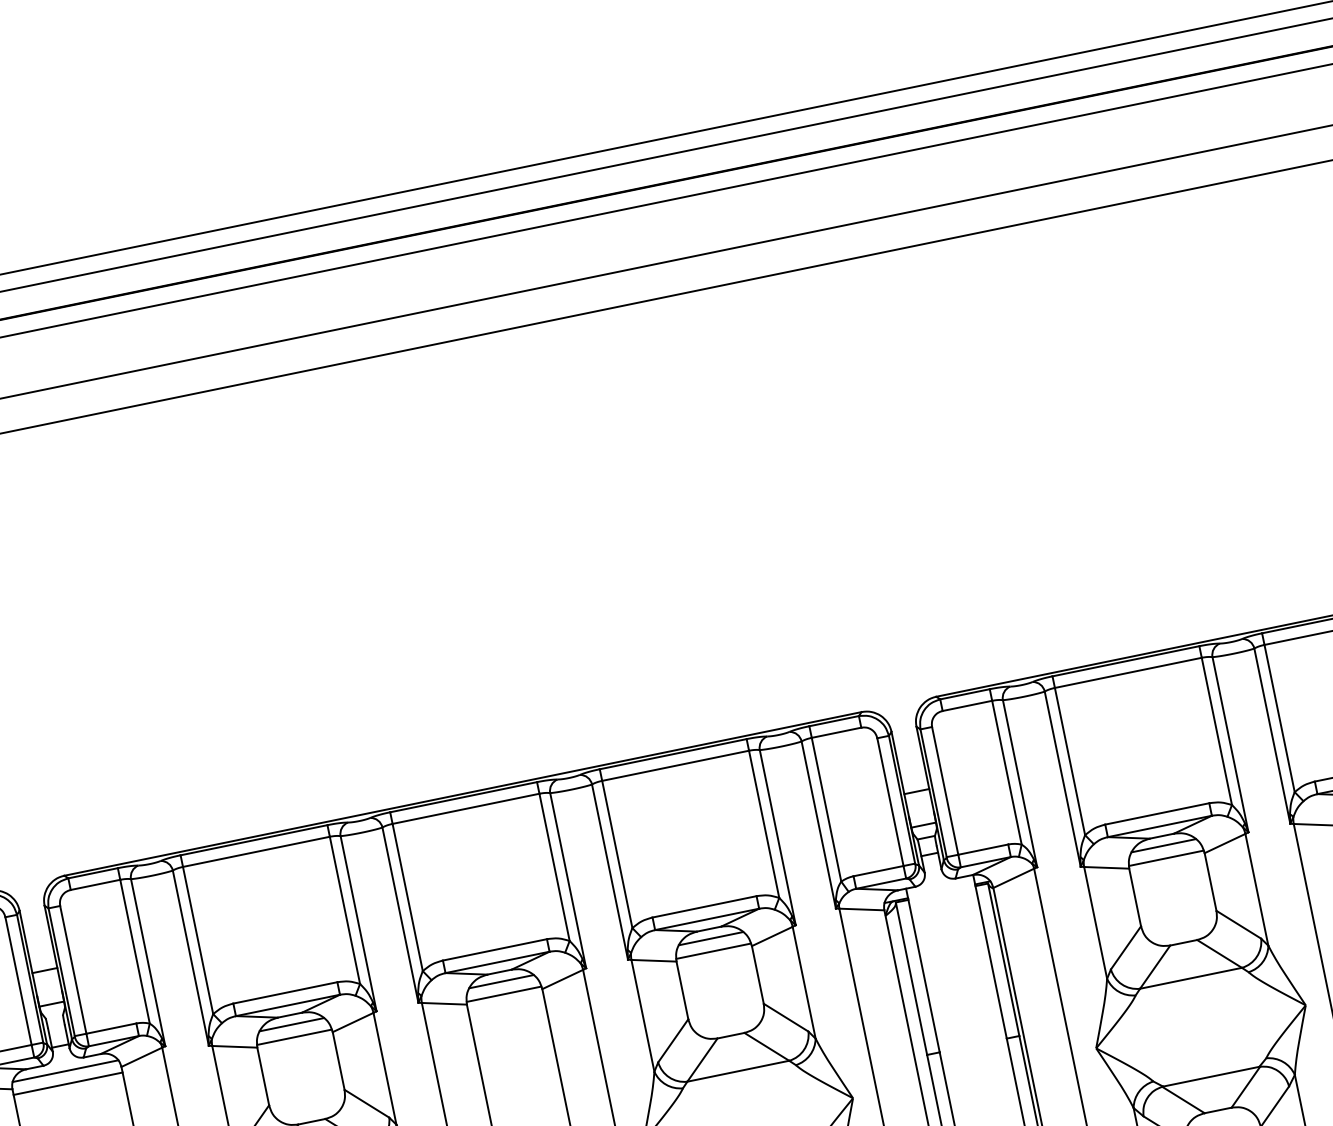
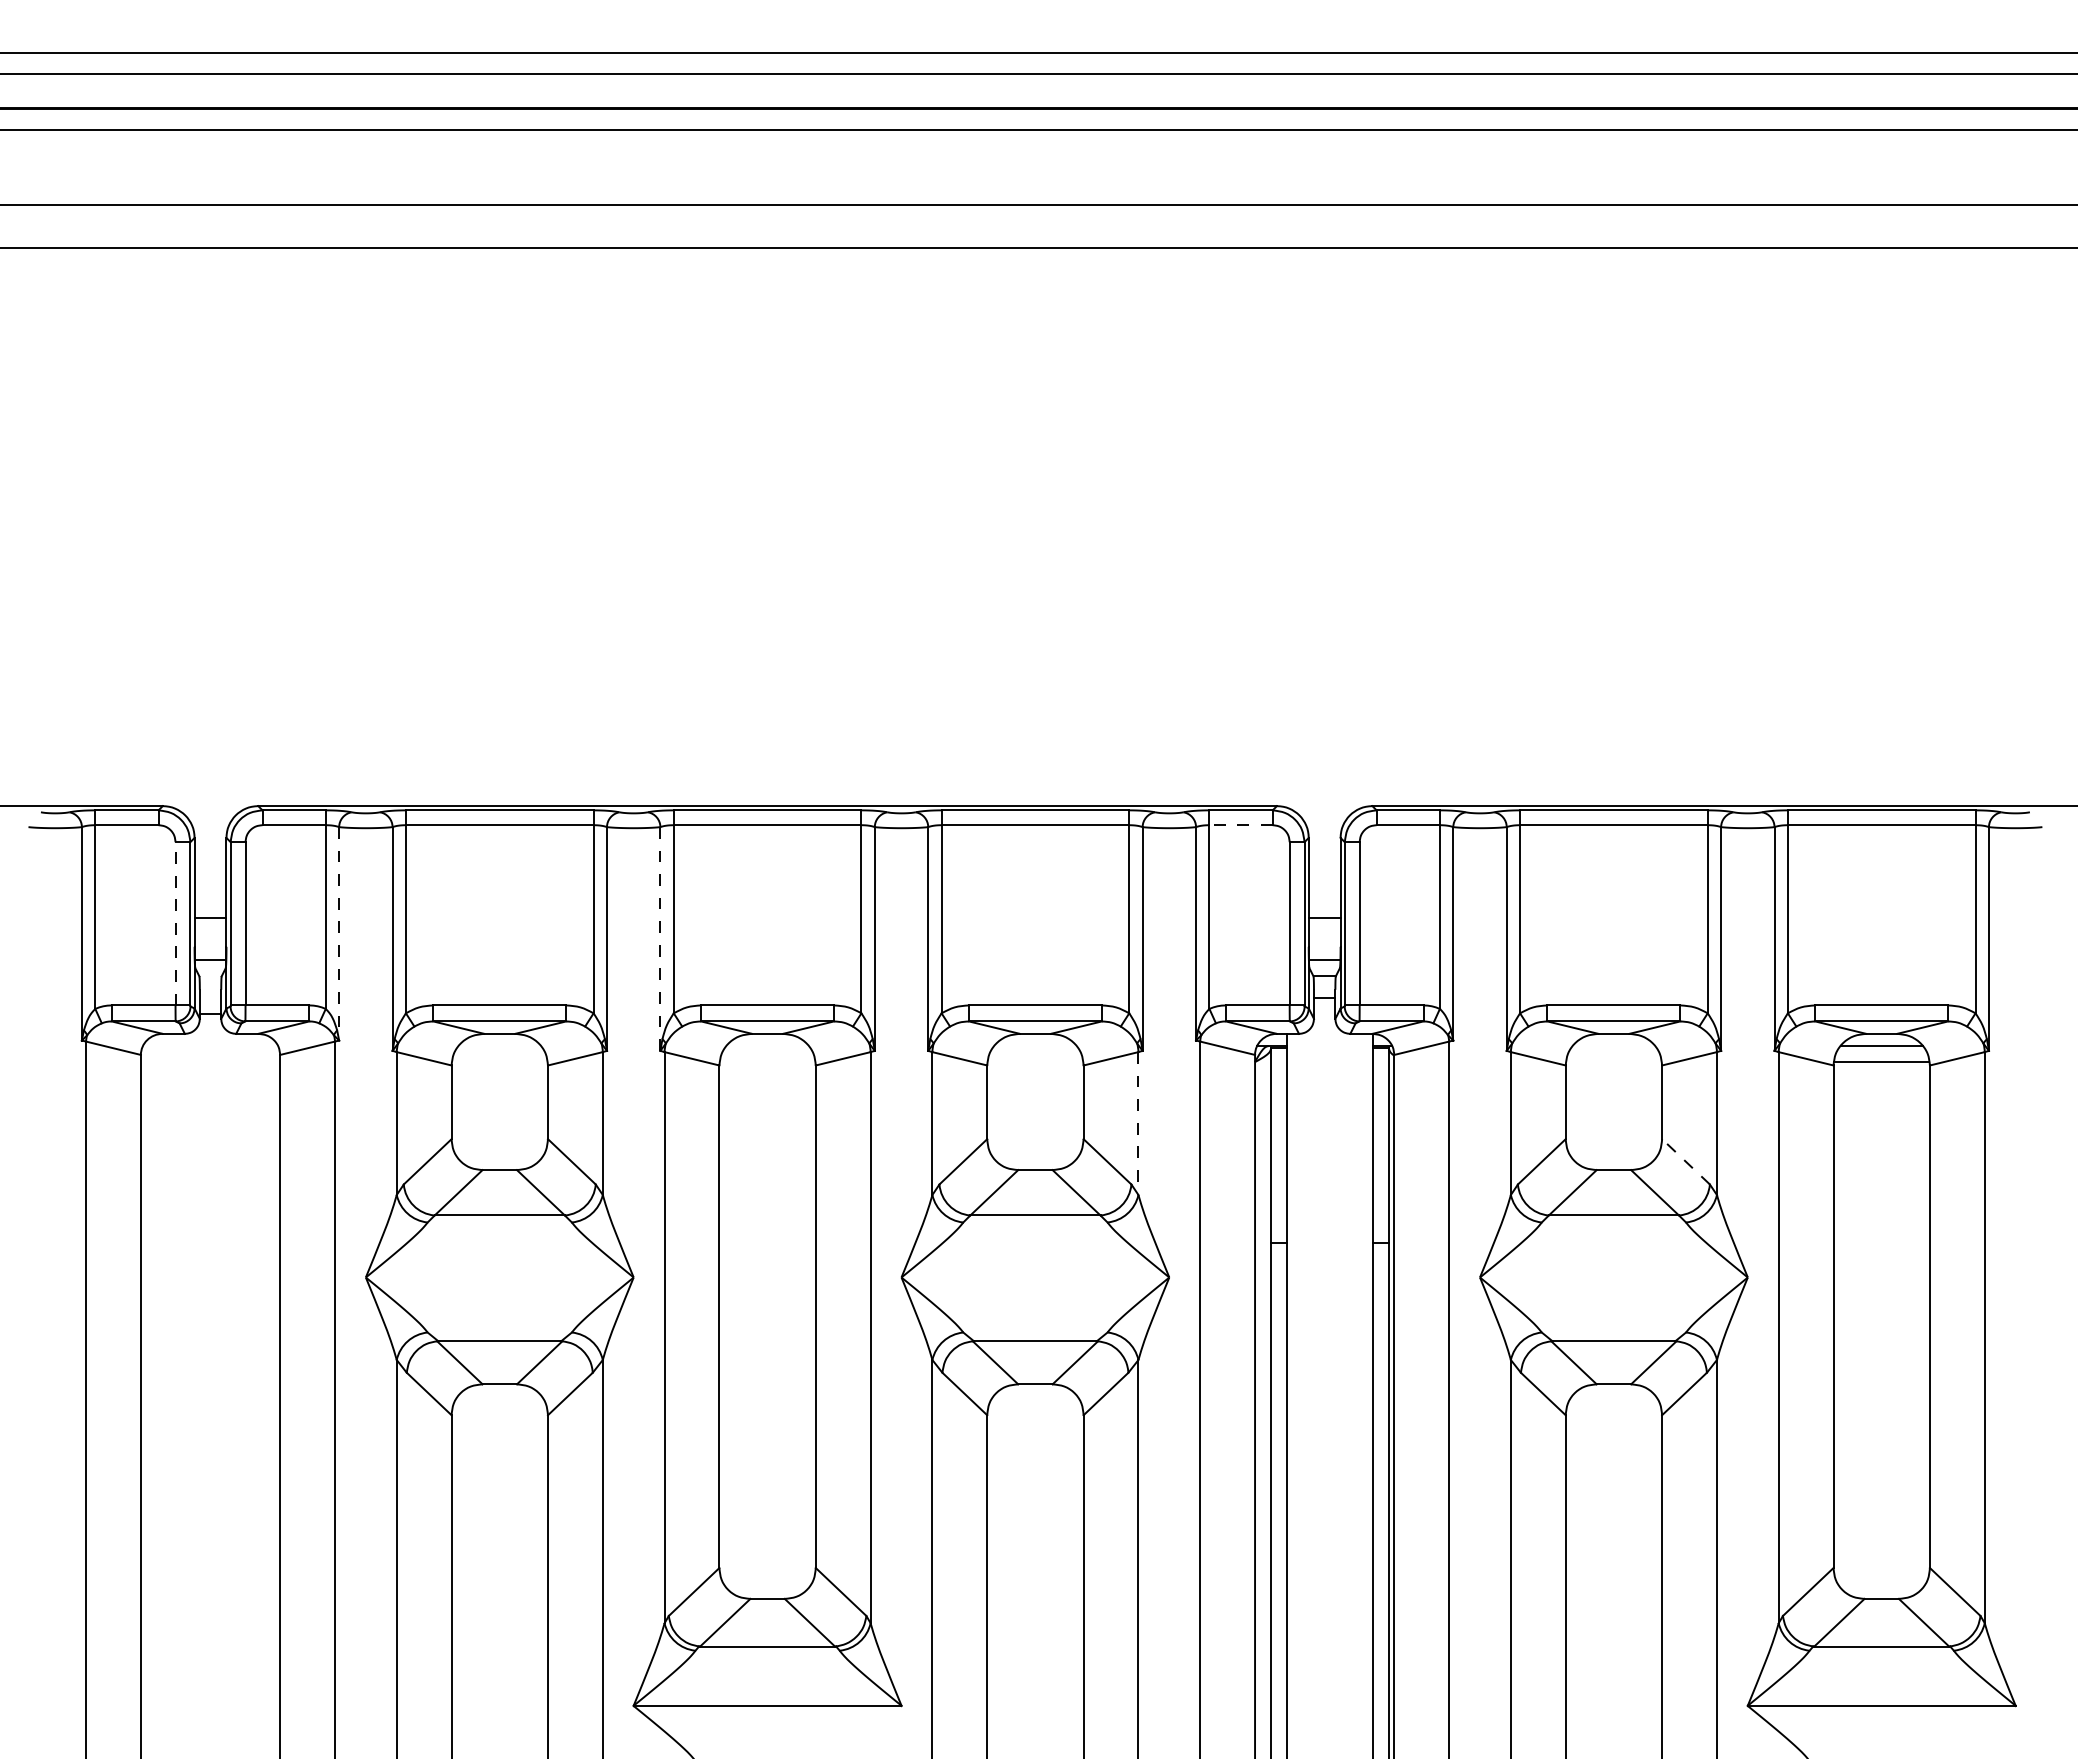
line: (836, 732) -> (1241, 825), solid -> dashed
line: (1163, 846) -> (1613, 1046), removed
line: (1166, 858) -> (1613, 1062), removed
line: (400, 915) -> (660, 939), solid -> dashed
line: (1239, 924) -> (1686, 1161), solid -> dashed
line: (711, 938) -> (1035, 1046), removed
line: (713, 951) -> (1034, 1062), removed
line: (148, 962) -> (339, 933), solid -> dashed
line: (18, 980) -> (175, 923), solid -> dashed
line: (501, 982) -> (767, 1046), removed
line: (804, 983) -> (1138, 1124), solid -> dashed
line: (504, 994) -> (767, 1062), removed
line: (291, 1025) -> (499, 1046), removed
line: (294, 1037) -> (499, 1062), removed
line: (65, 1071) -> (210, 1046), removed
line: (68, 1084) -> (210, 1062), removed

